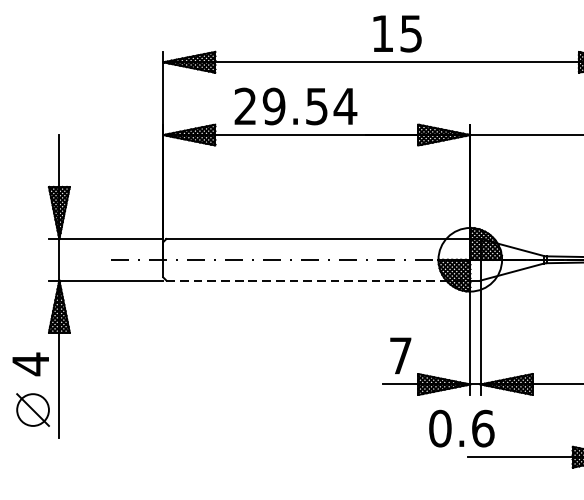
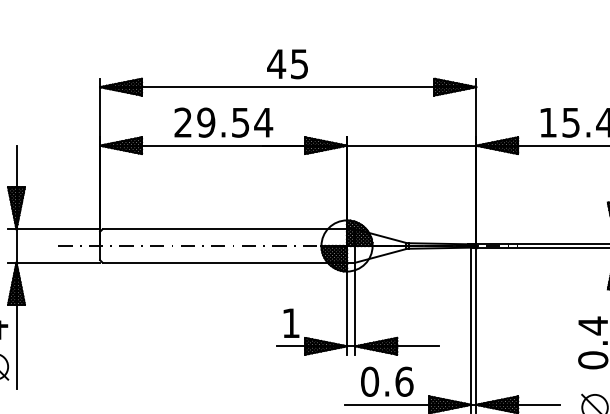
text: (382, 32) -> (276, 63), 15 -> 45
text: (295, 106) -> (223, 122), moved
line: (319, 280) -> (225, 262), dashed -> solid
text: (399, 354) -> (290, 322), 7 -> 1
text: (462, 428) -> (387, 381), moved

